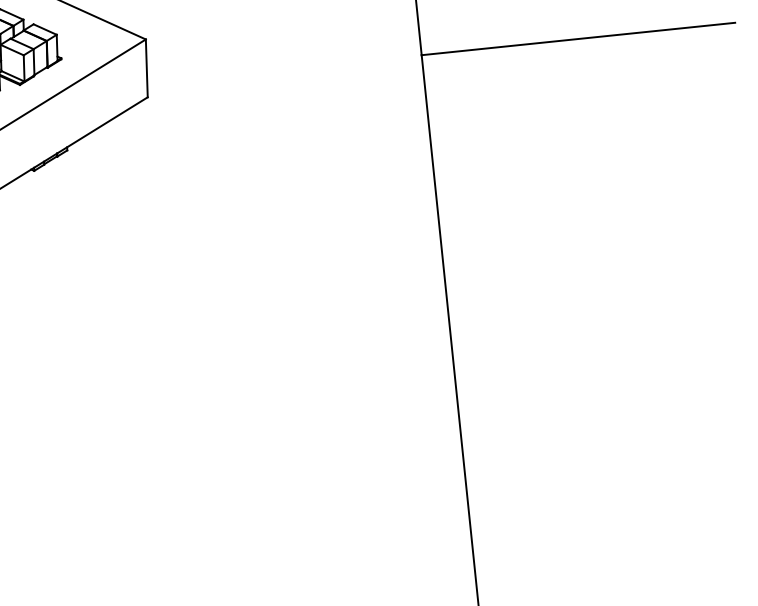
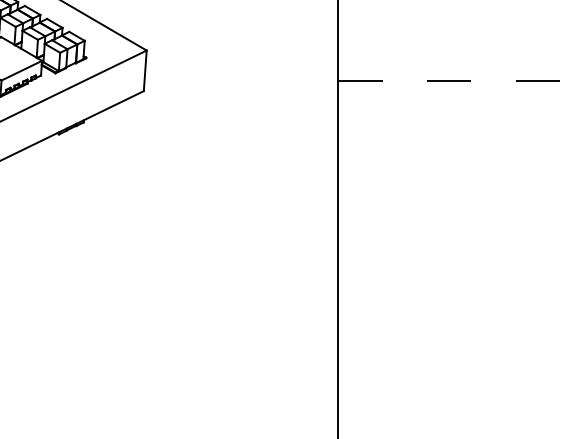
line: (578, 38) -> (449, 81), solid -> dashed

